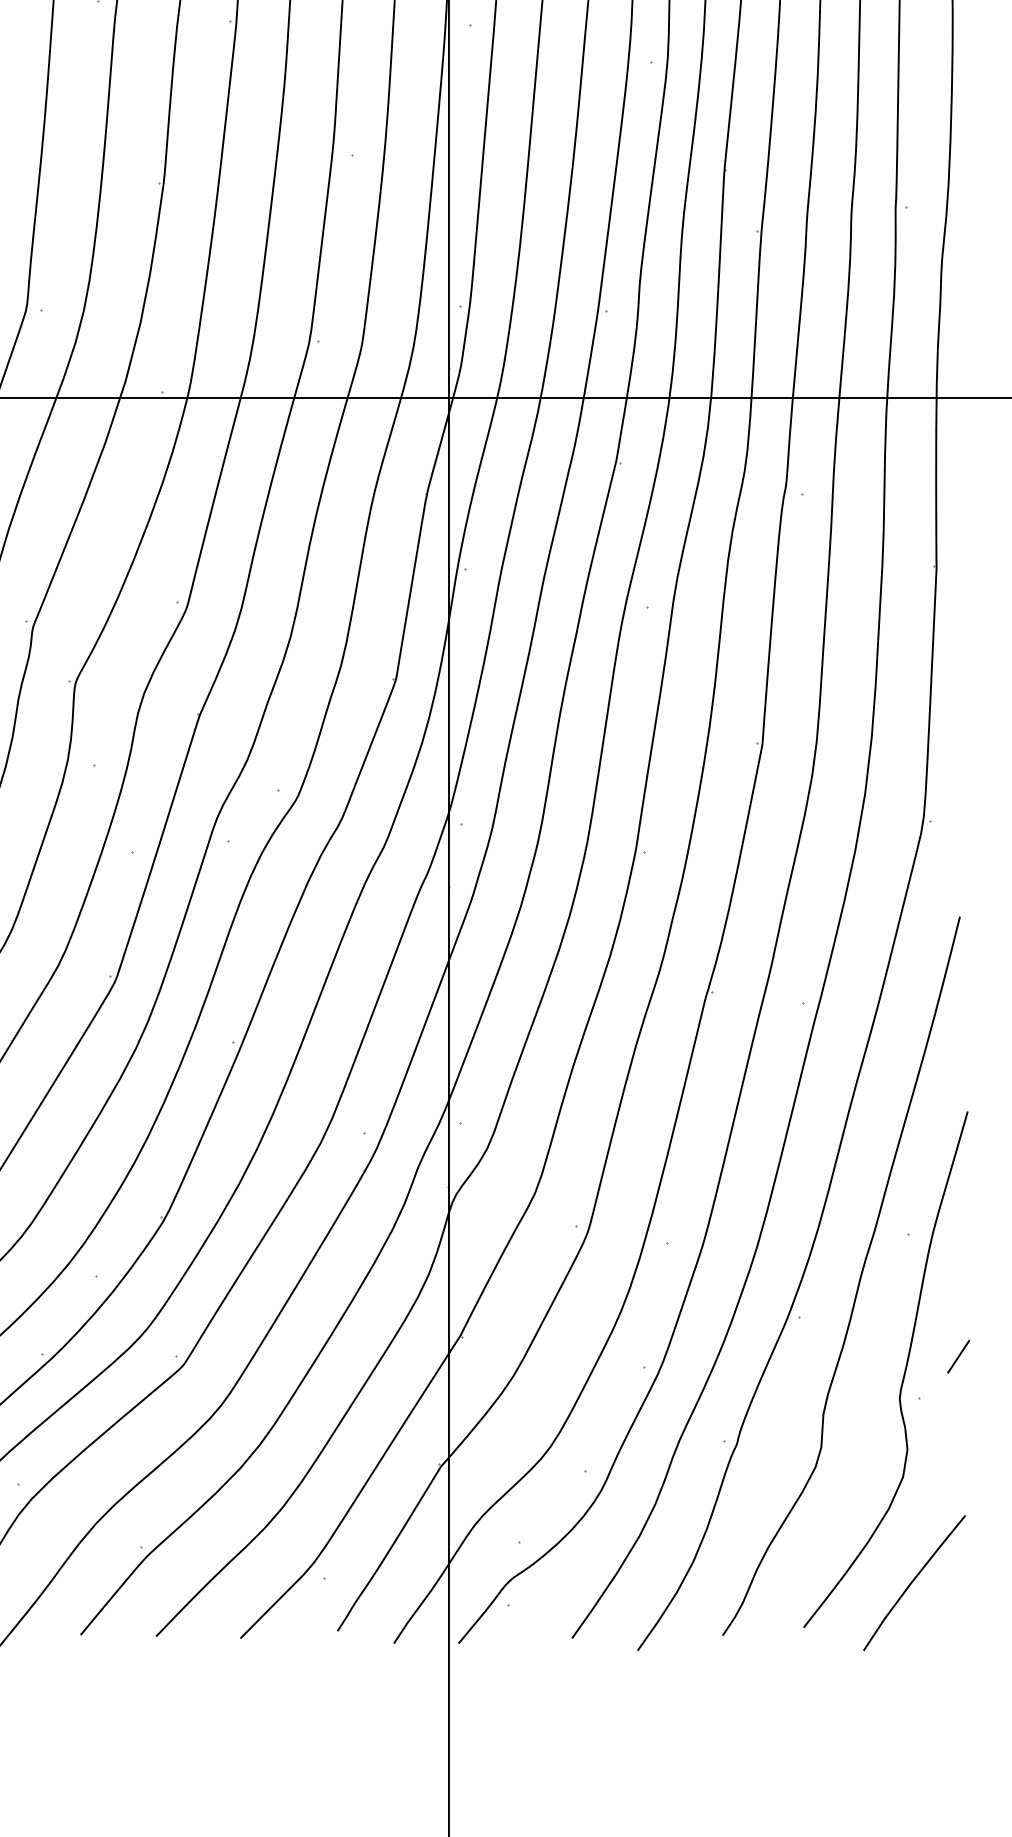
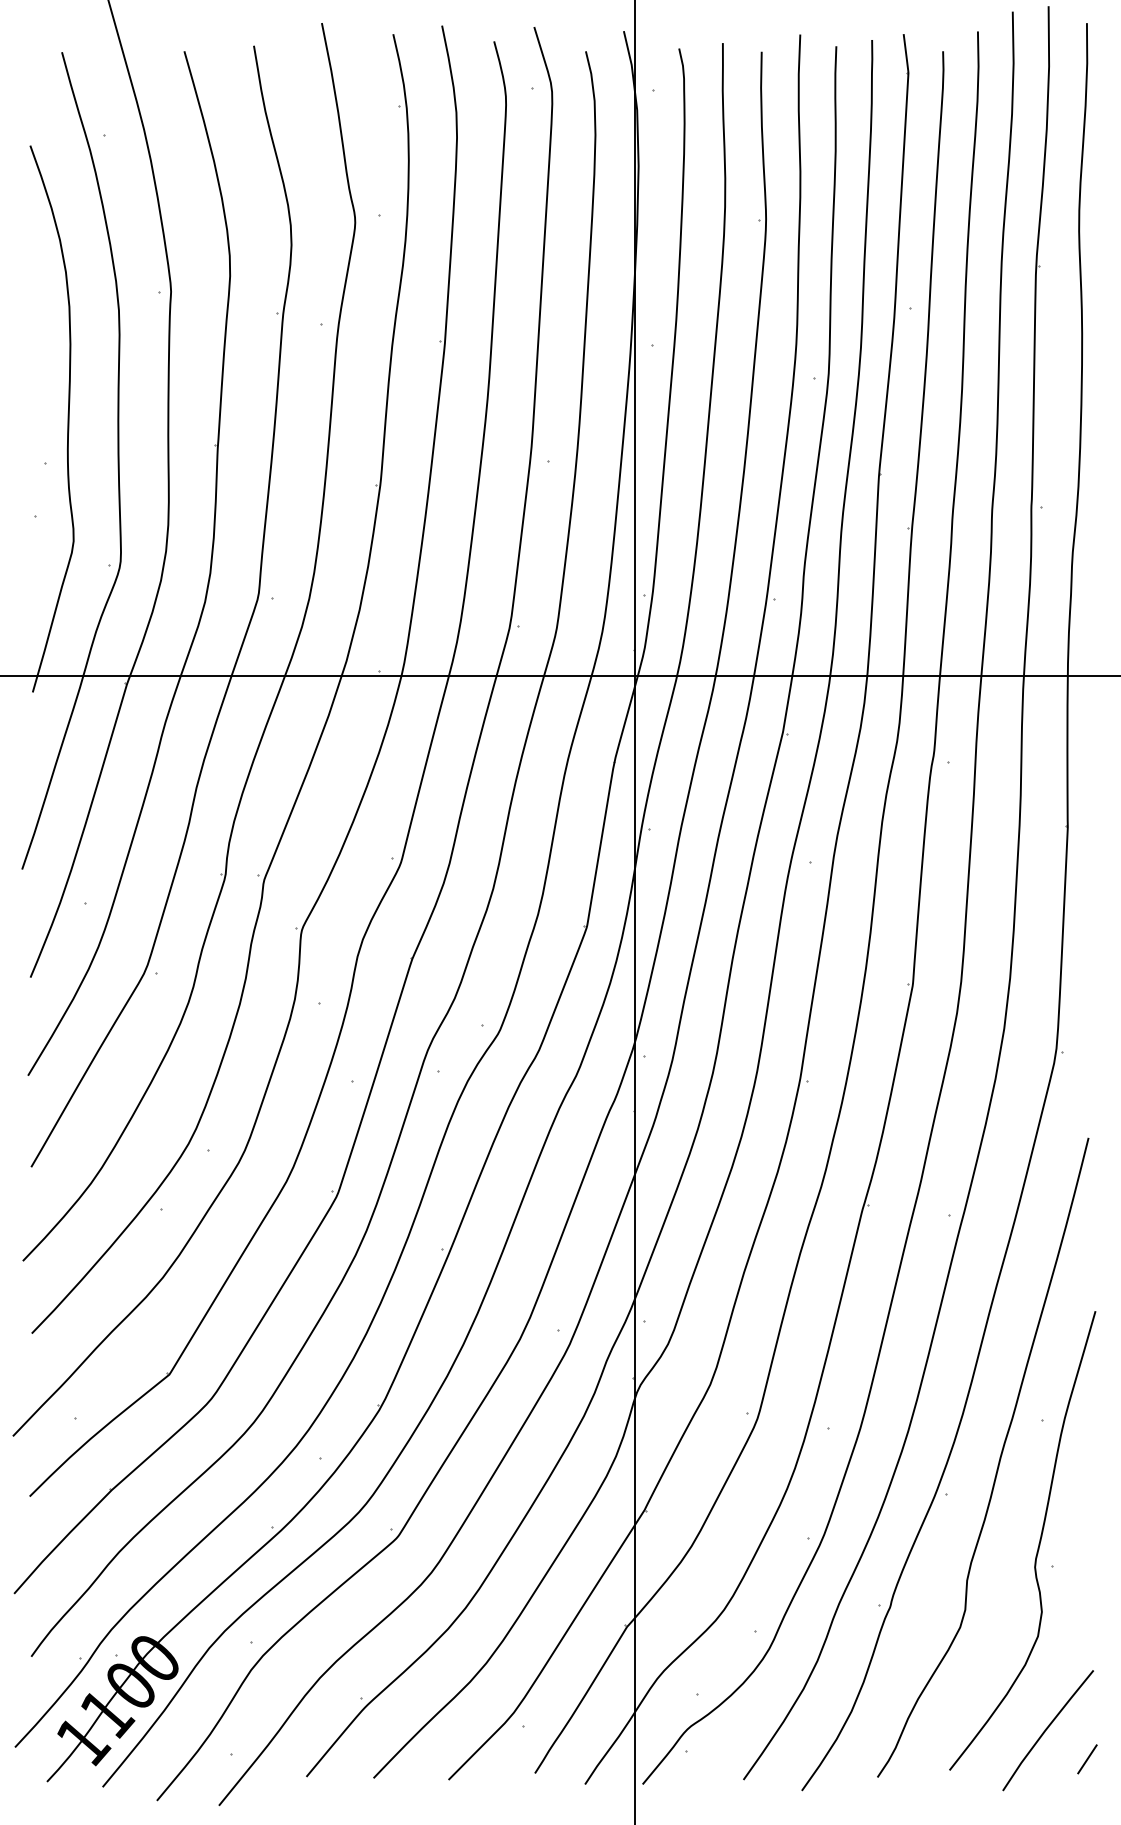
line: (958, 1356) -> (1087, 1759), moved

